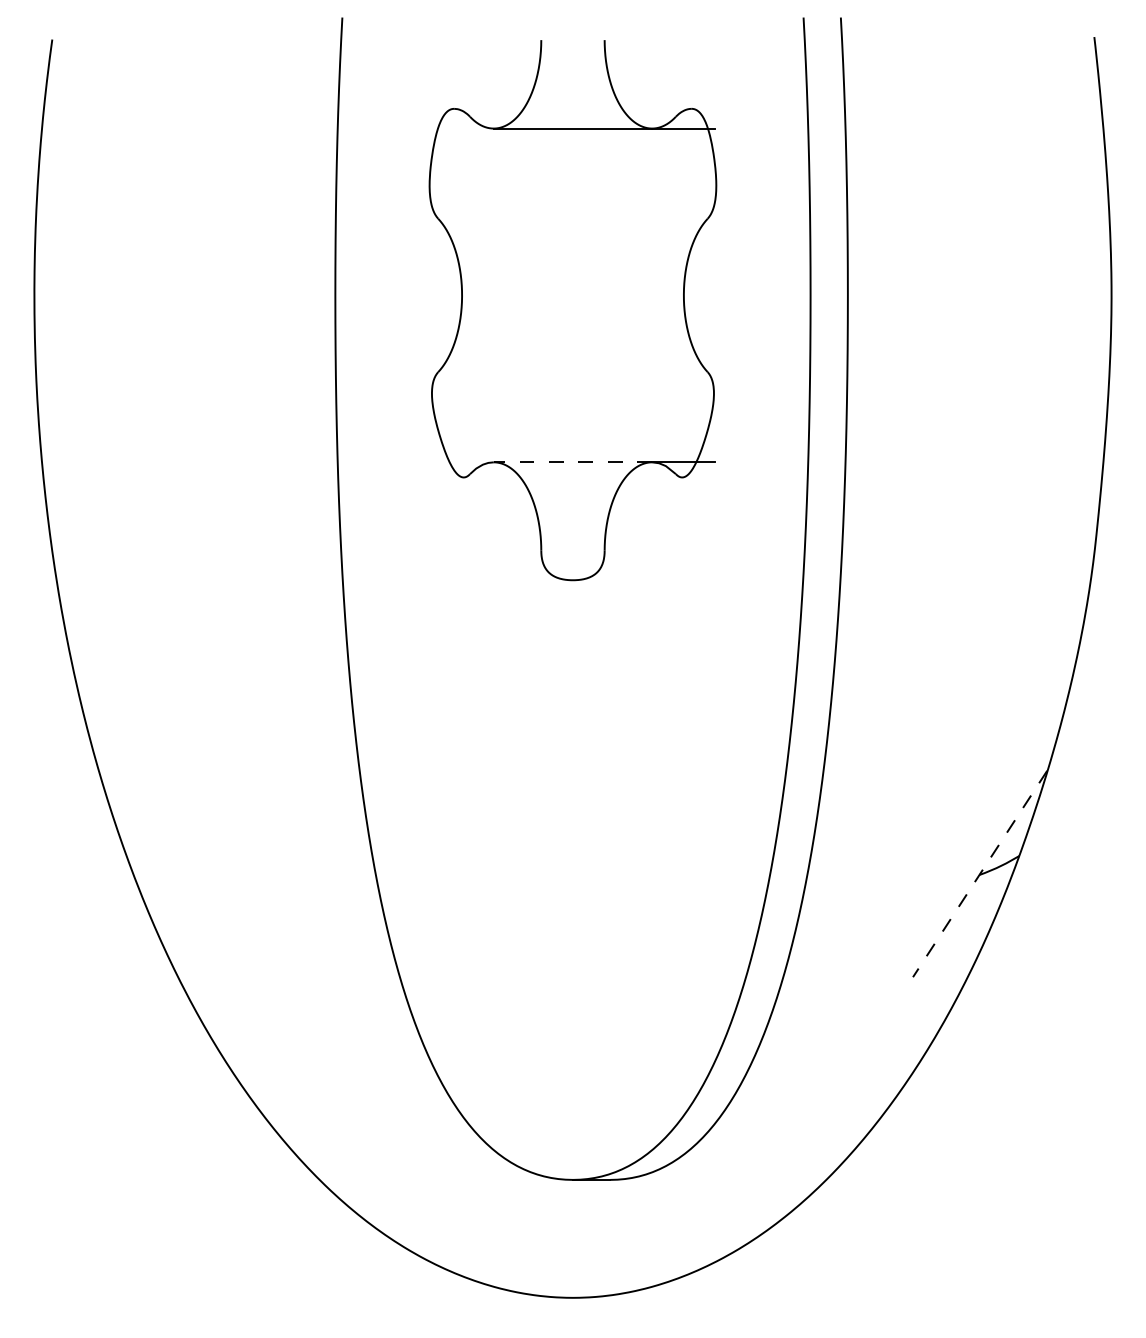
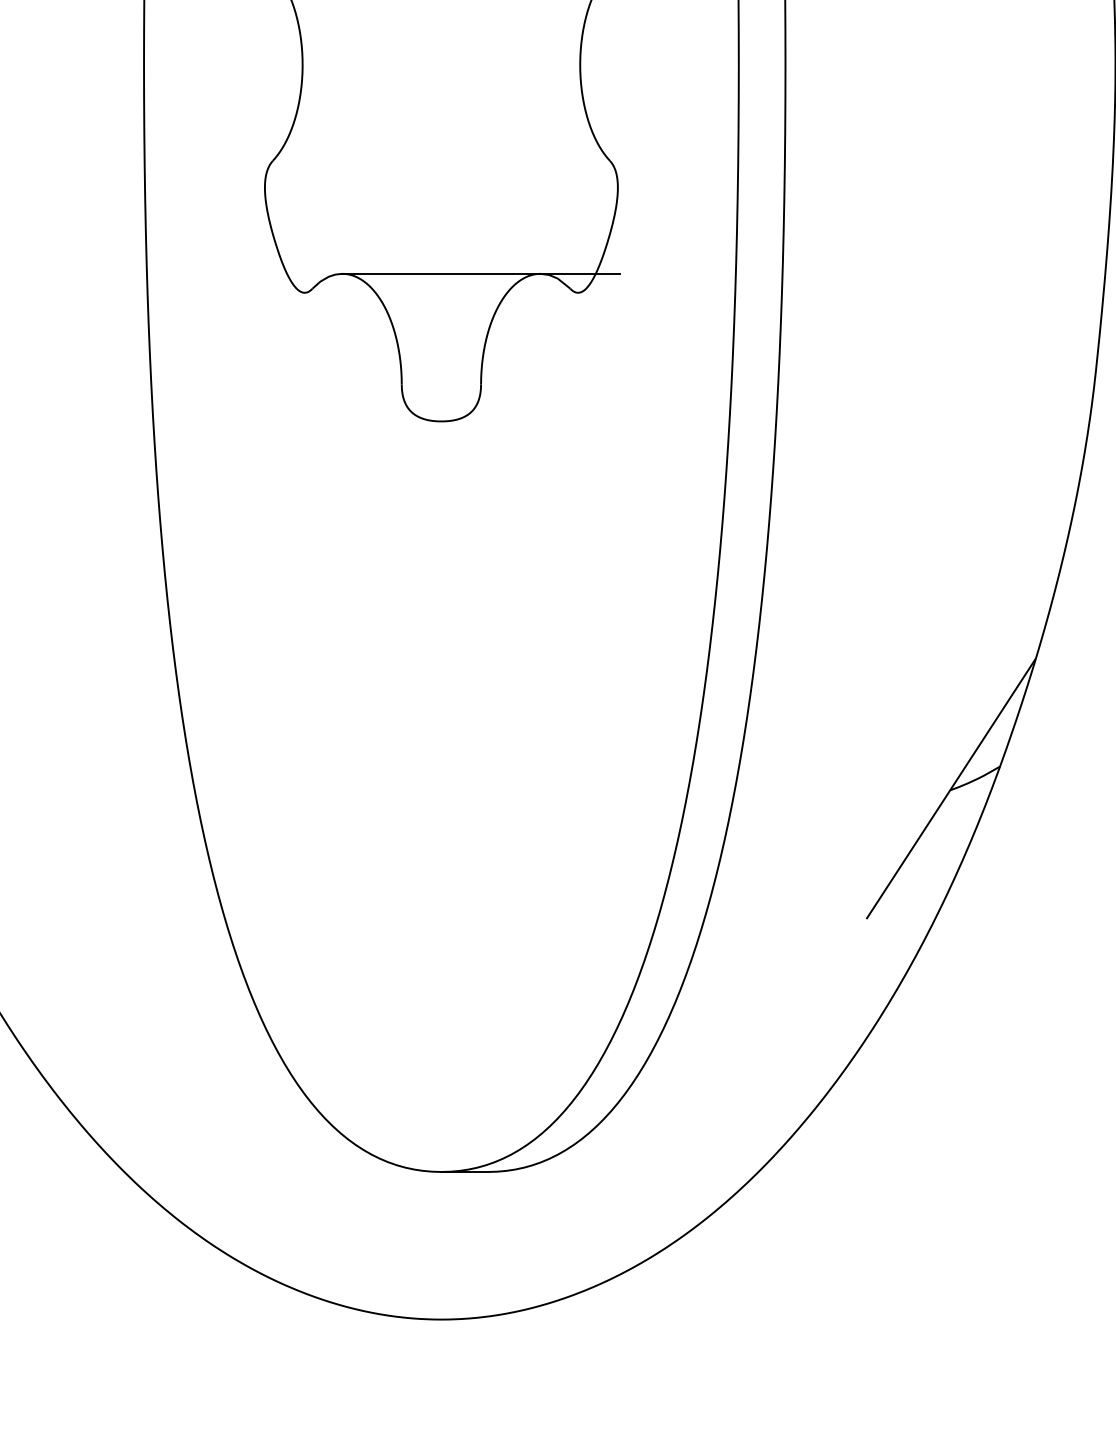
line: (572, 462) -> (440, 274), dashed -> solid
line: (979, 874) -> (950, 789), dashed -> solid

